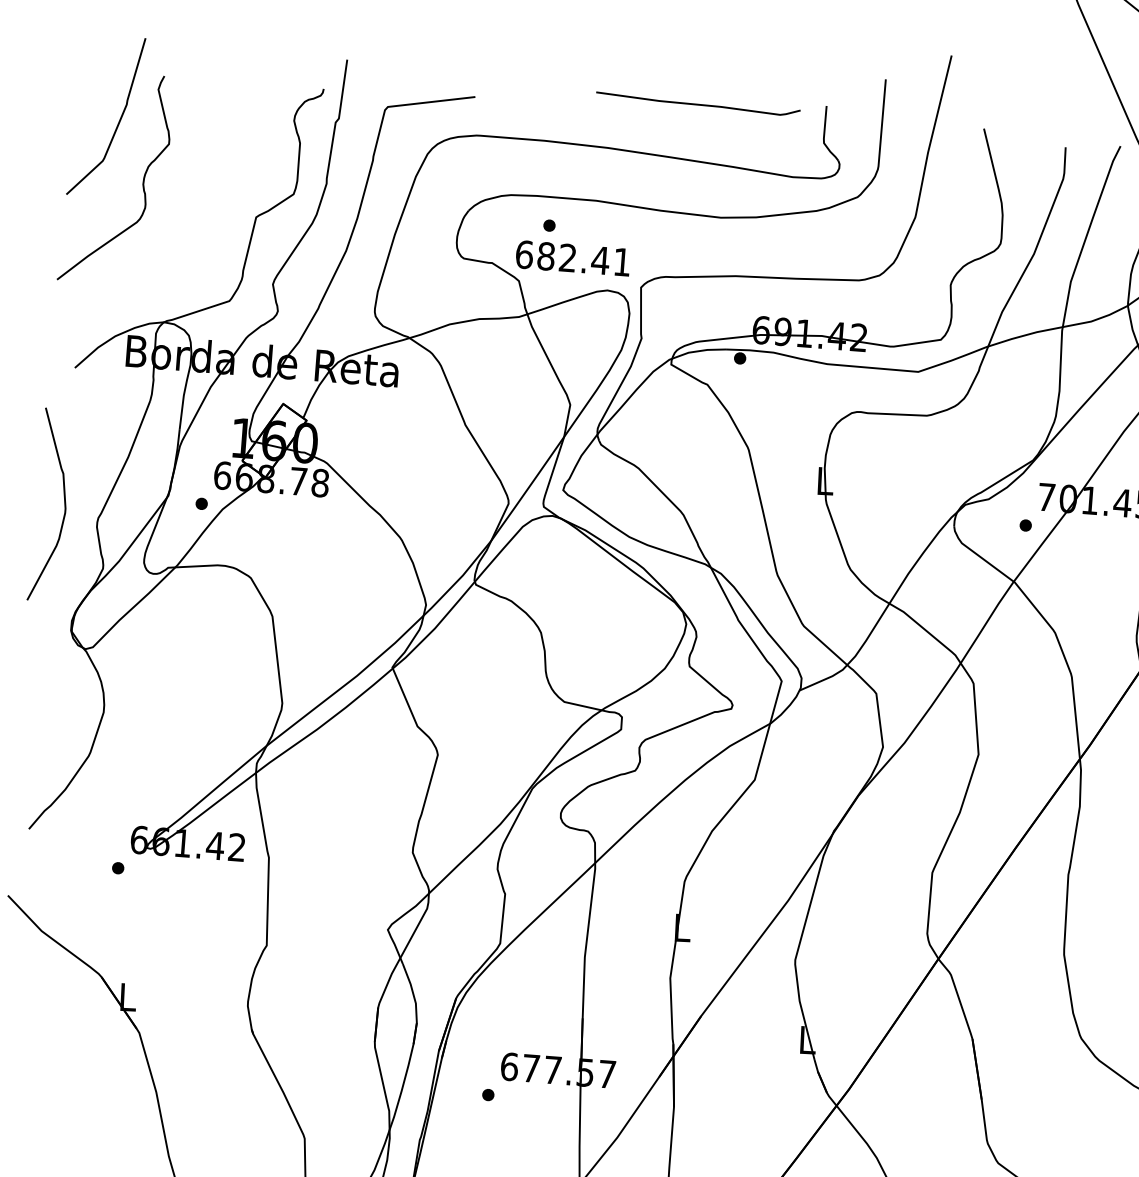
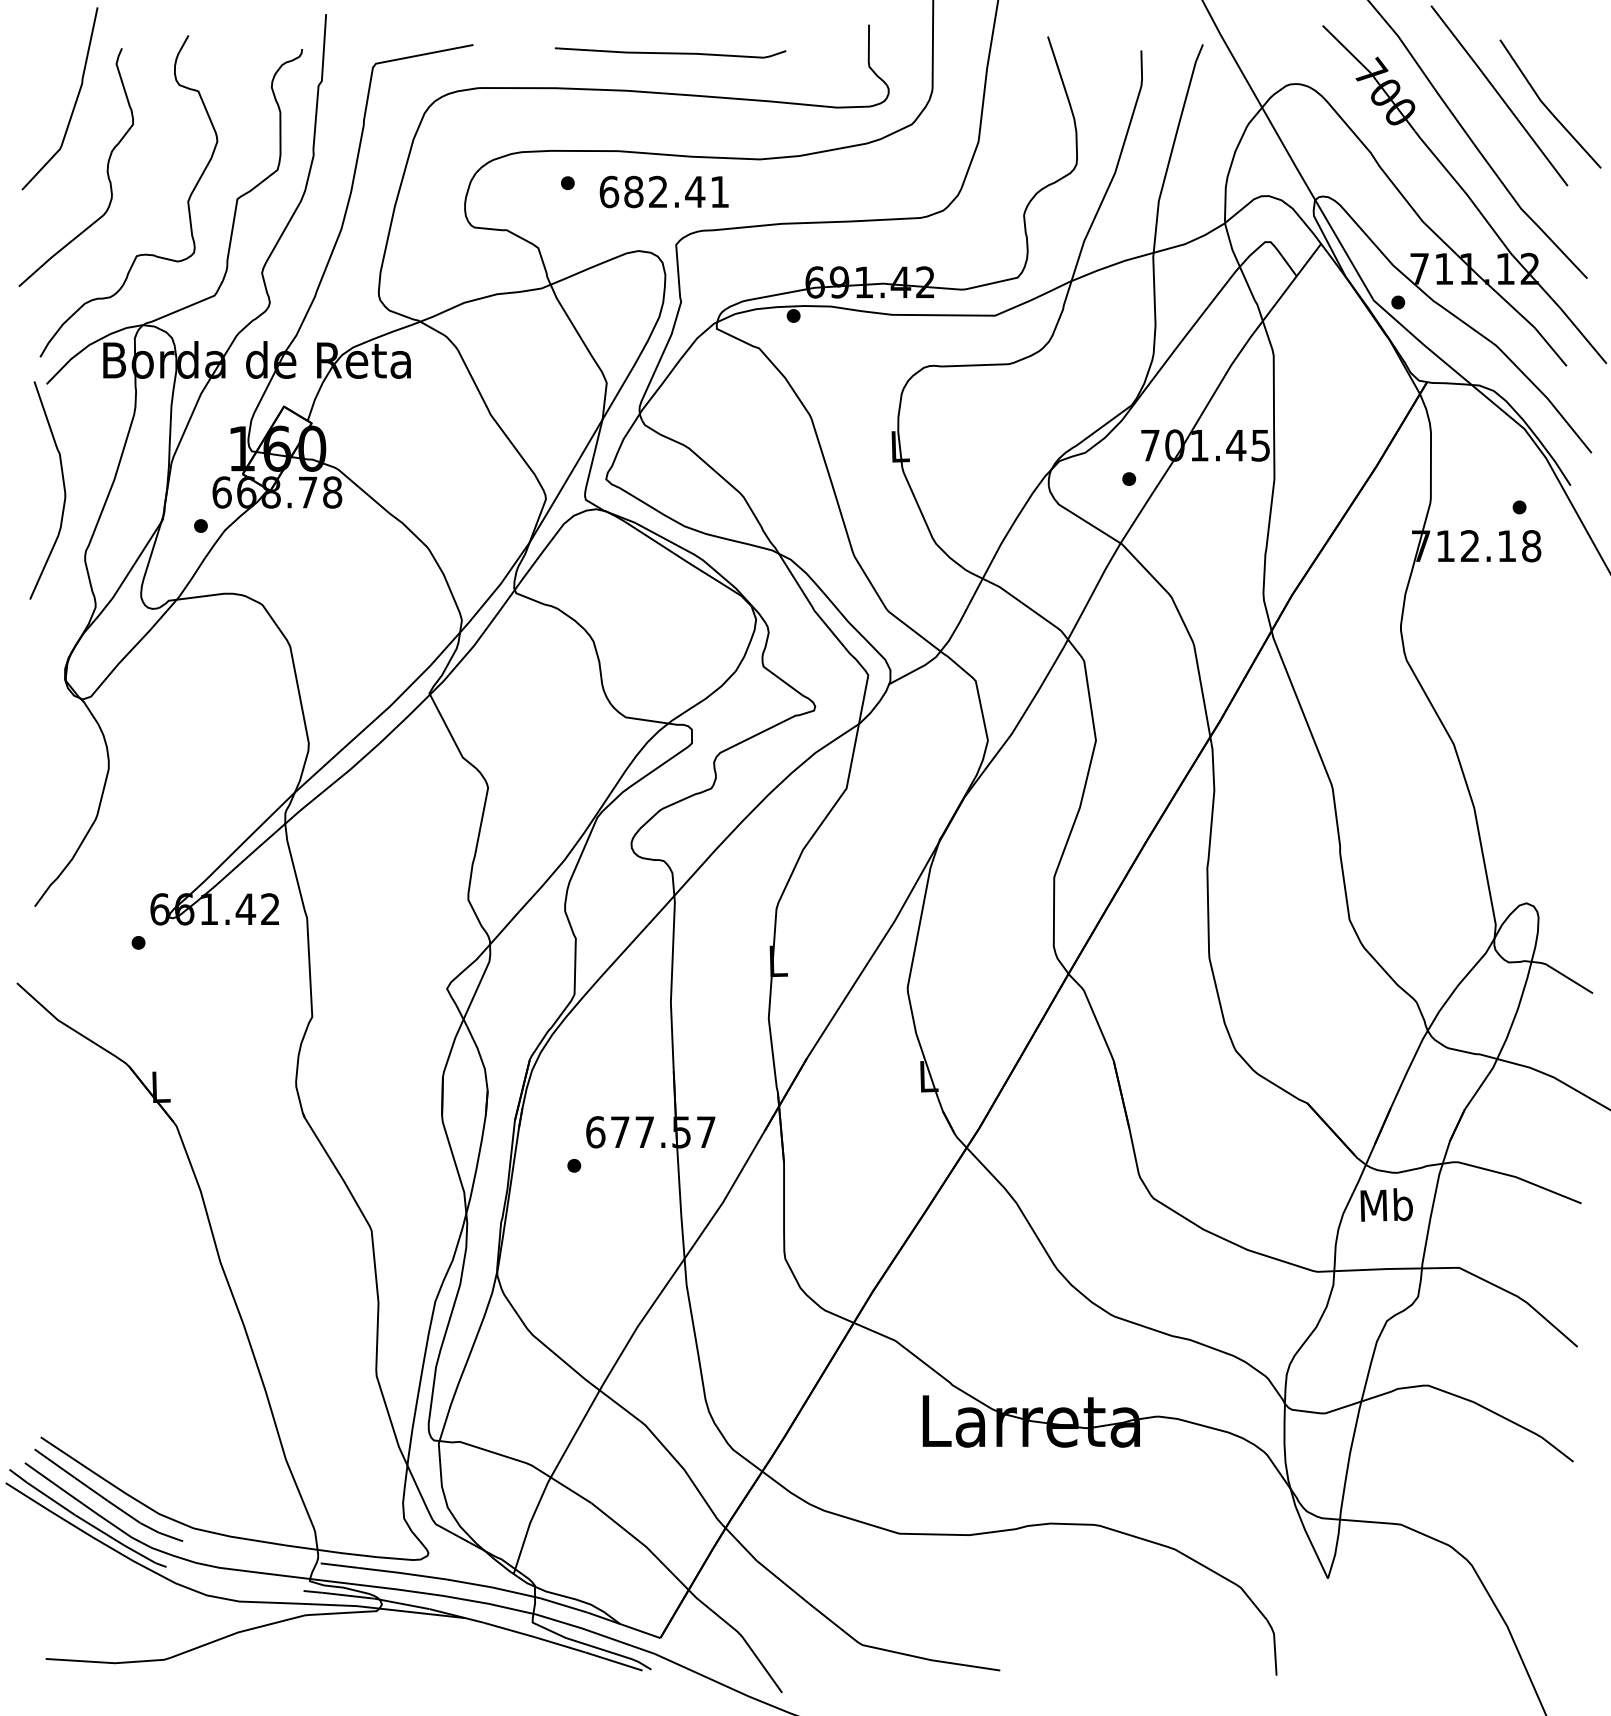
curve: (698, 103) -> (670, 52), moved
text: (572, 257) -> (663, 191), moved
curve: (164, 259) -> (138, 254), added
curve: (64, 505) -> (63, 489), moved

